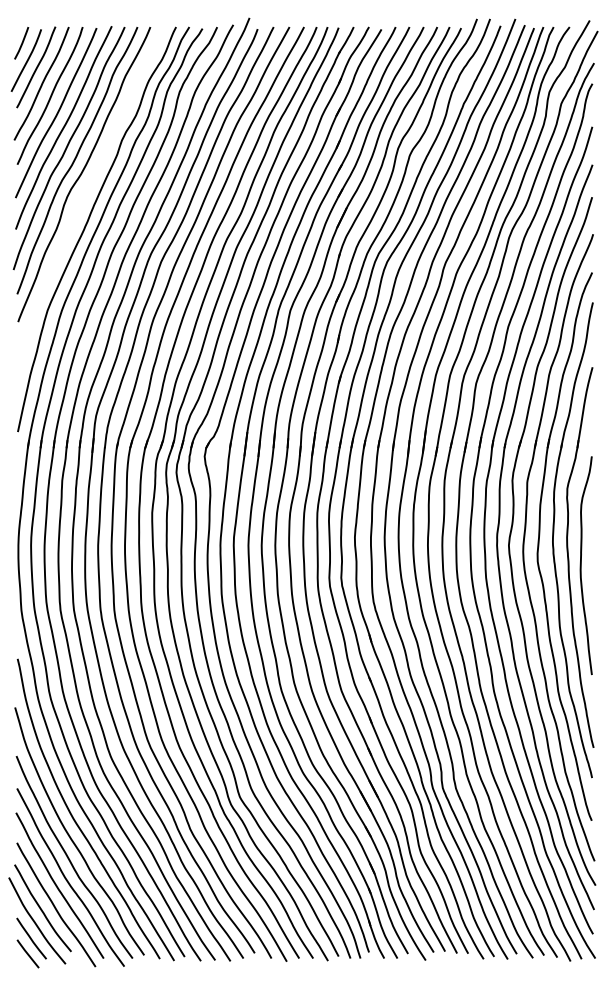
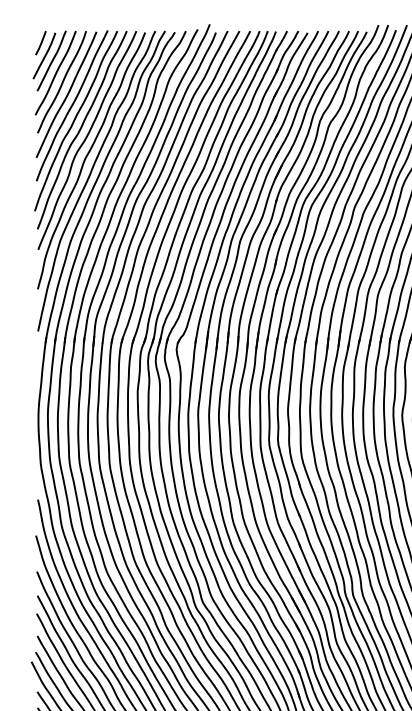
curve: (83, 198) -> (86, 158), added

